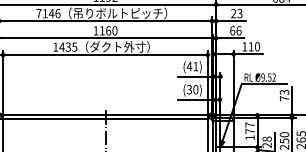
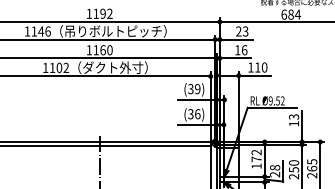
text: (39, 13) -> (27, 31), 7146 -> 1146
text: (232, 31) -> (237, 50), 66 -> 16
text: (68, 46) -> (59, 67), 1435 -> 1102
text: (191, 67) -> (193, 89), (41) -> (39)
text: (195, 89) -> (197, 113), (30) -> (36)
text: (284, 98) -> (294, 123), 73 -> 13
text: (249, 125) -> (256, 152), 177 -> 172

